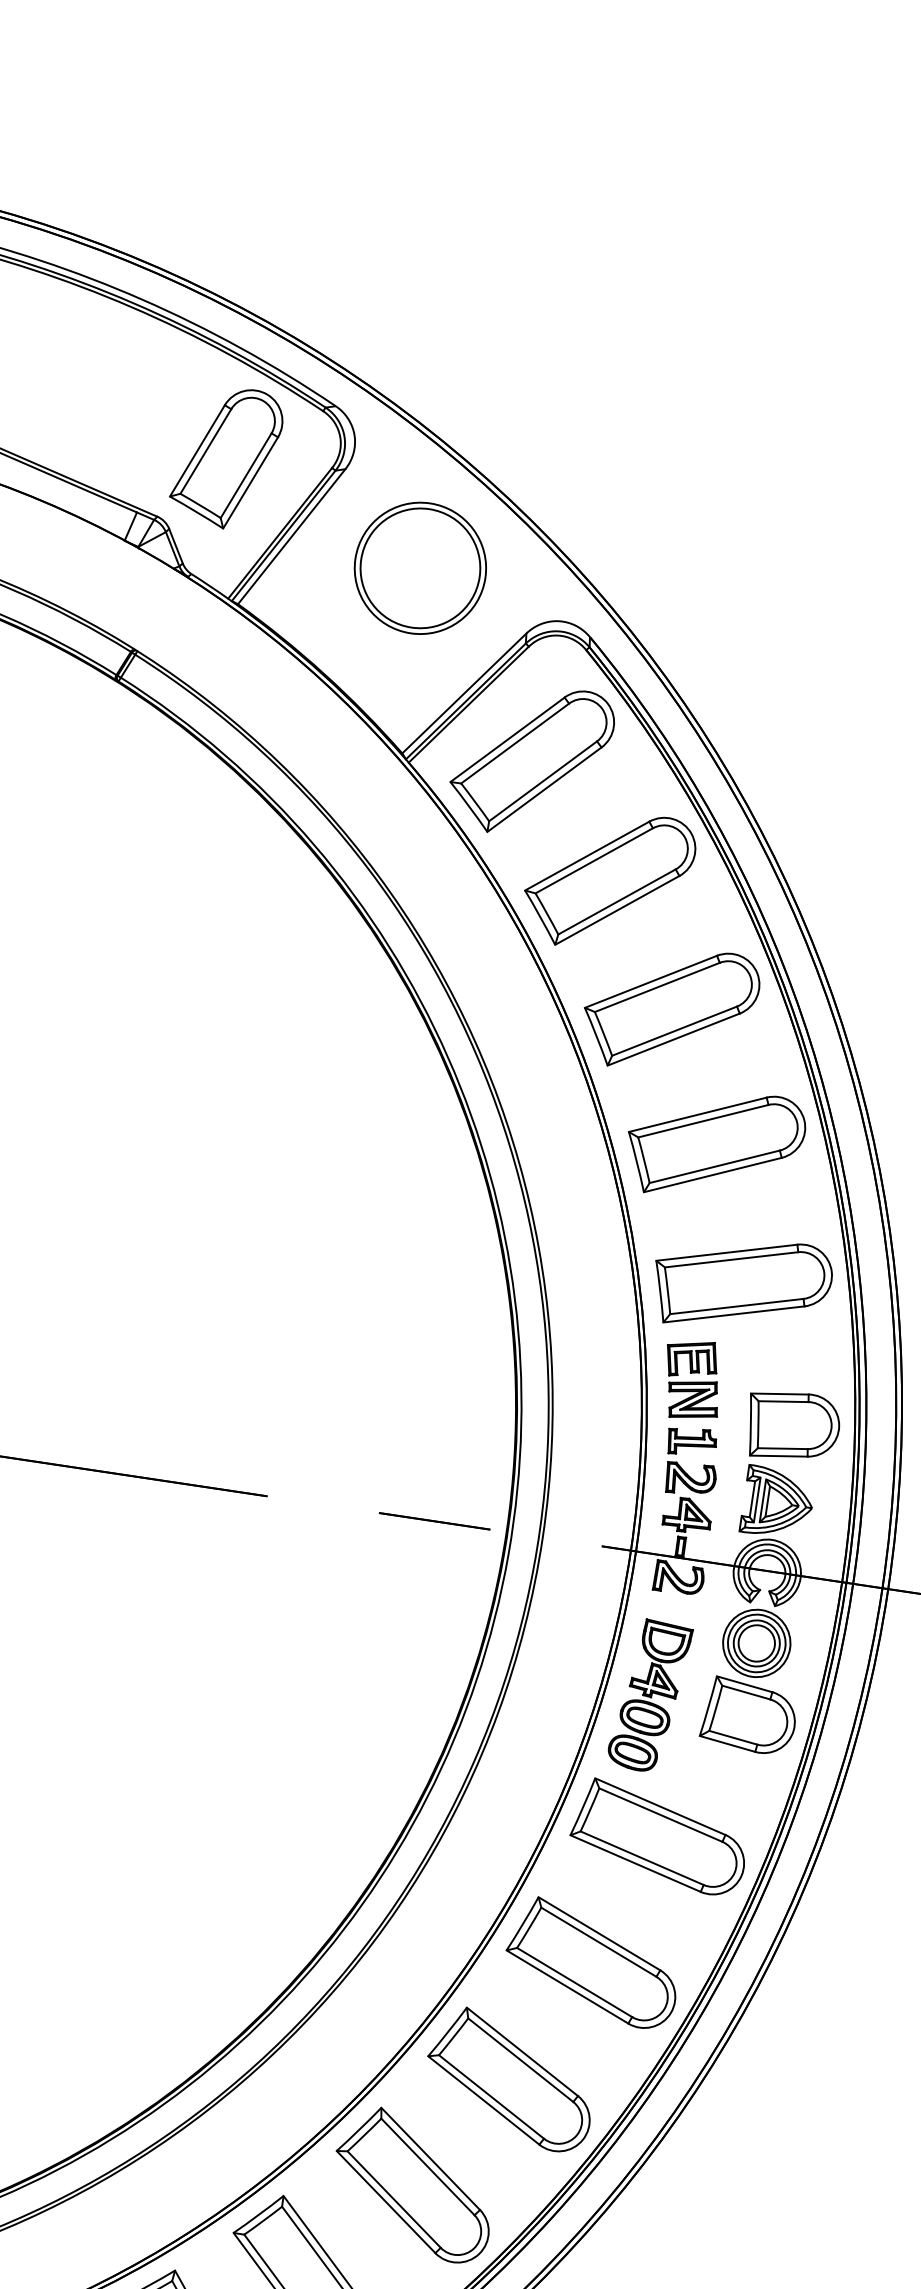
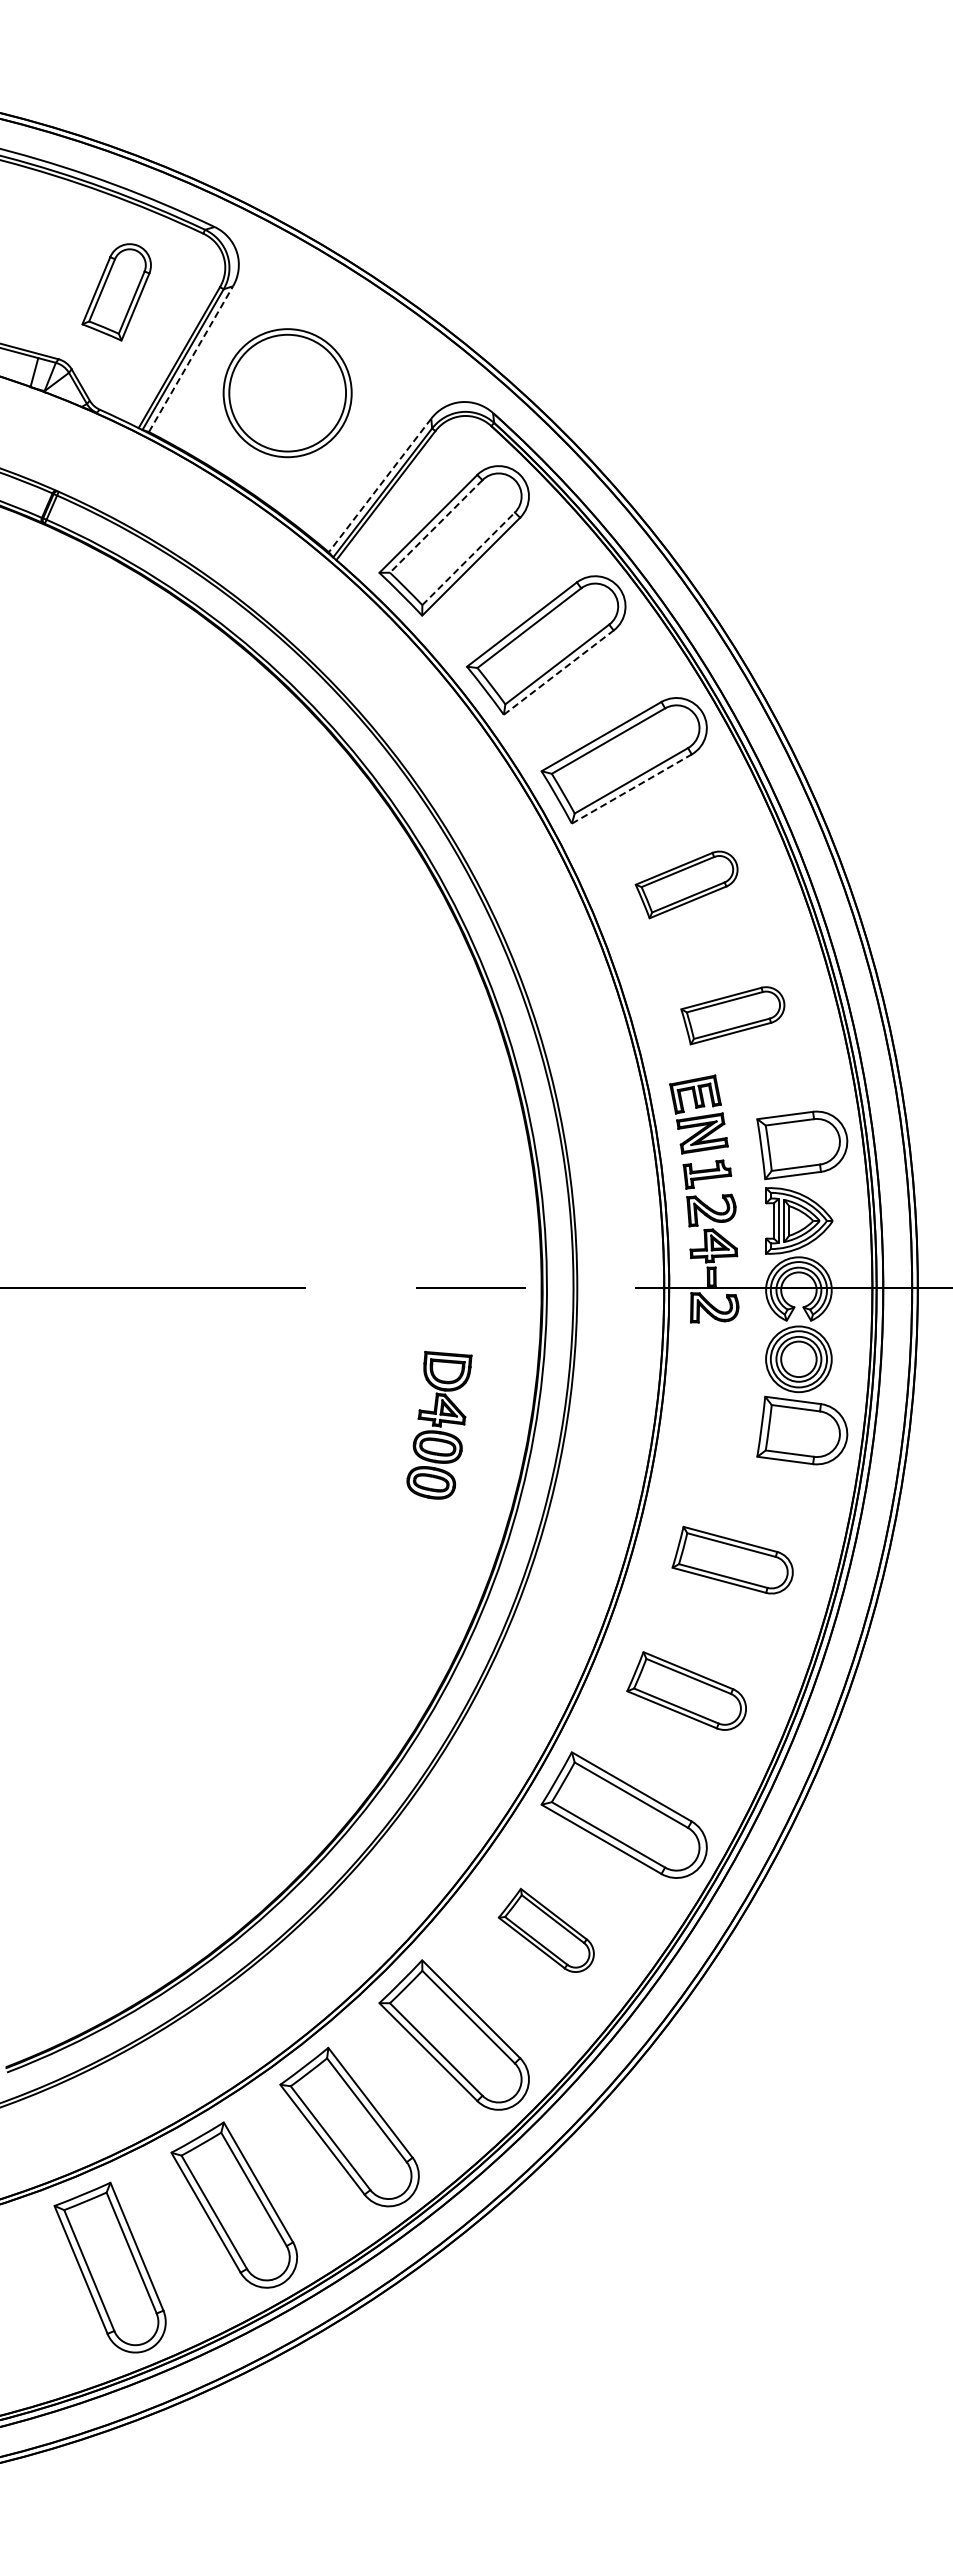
part: (226, 457) -> (116, 292), size x0.7
line: (292, 536) -> (191, 358), solid -> dashed
part: (420, 568) -> (287, 393), moved
line: (463, 693) -> (379, 485), solid -> dashed
line: (514, 743) -> (435, 526), solid -> dashed
line: (543, 780) -> (468, 558), solid -> dashed
line: (618, 910) -> (559, 672), solid -> dashed
line: (674, 1039) -> (632, 788), solid -> dashed
part: (714, 1144) -> (686, 884), size x0.6
part: (741, 1284) -> (732, 1015), size x0.6
part: (650, 1695) -> (439, 1424), moved
part: (659, 1836) -> (732, 1559), size x0.7
part: (592, 1962) -> (686, 1690), size x0.7
part: (414, 2184) -> (546, 1930), size x0.6

